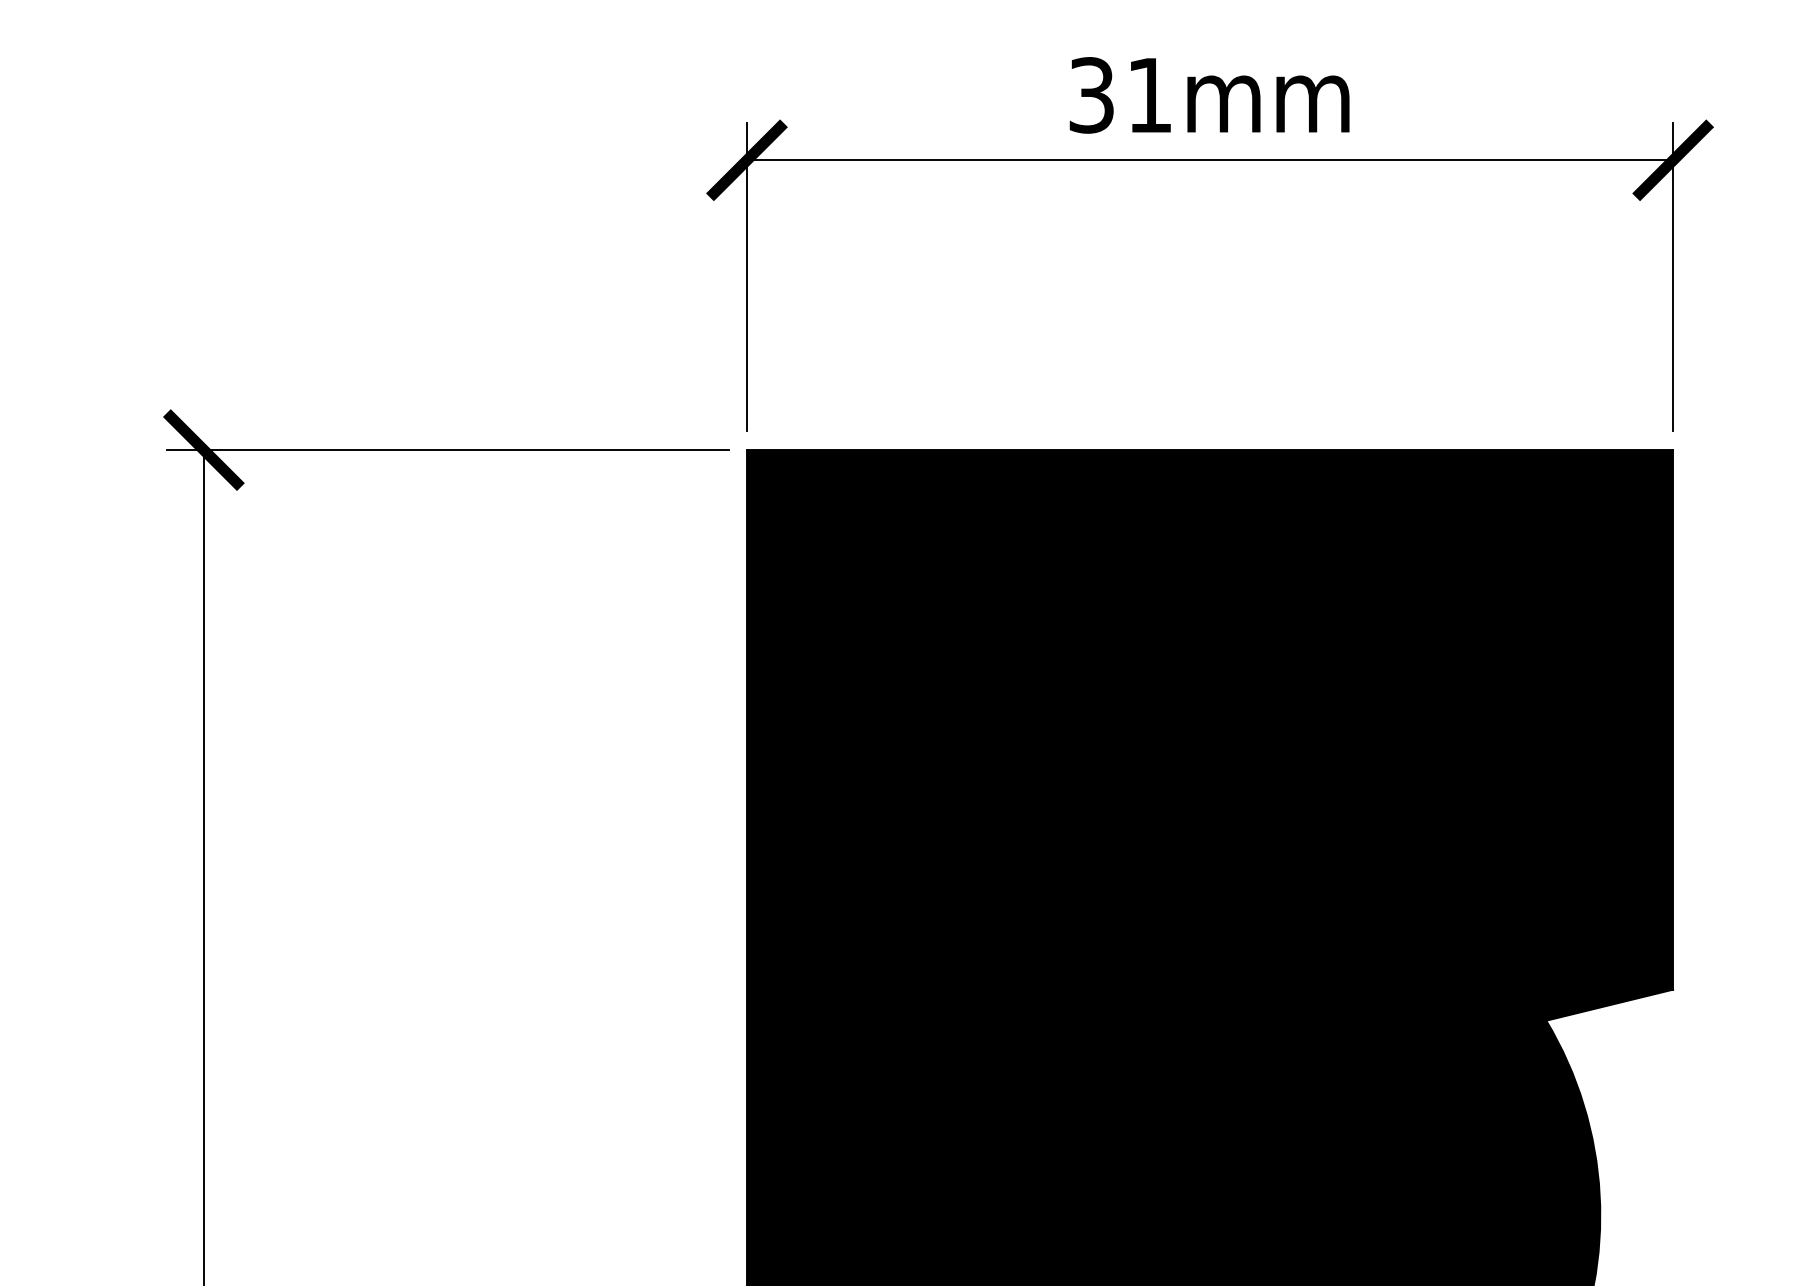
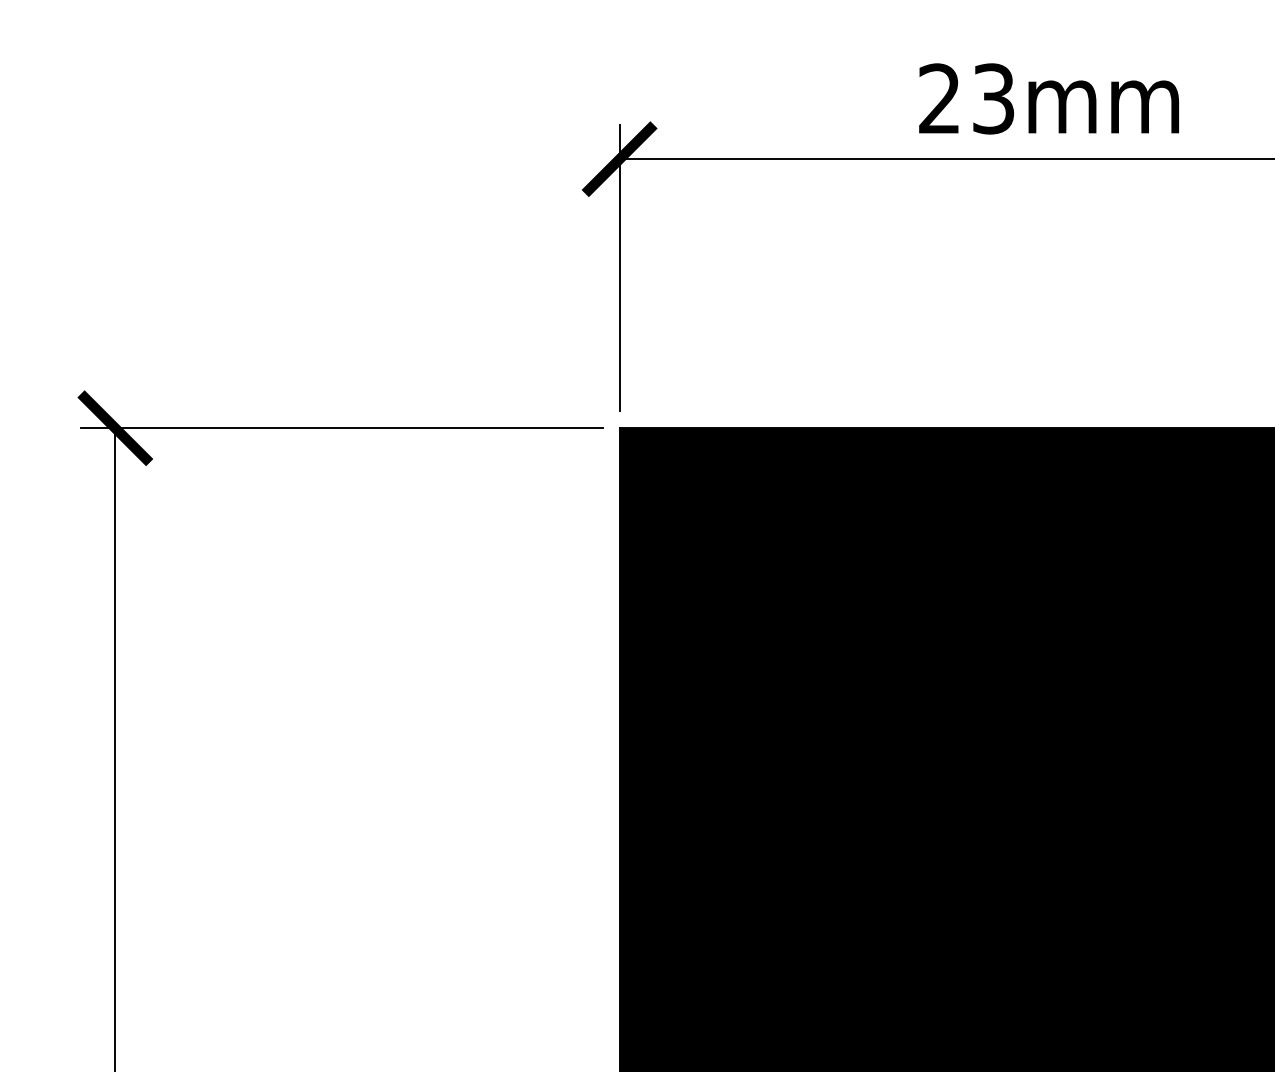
text: (1120, 95) -> (966, 99), 31mm -> 23mm

